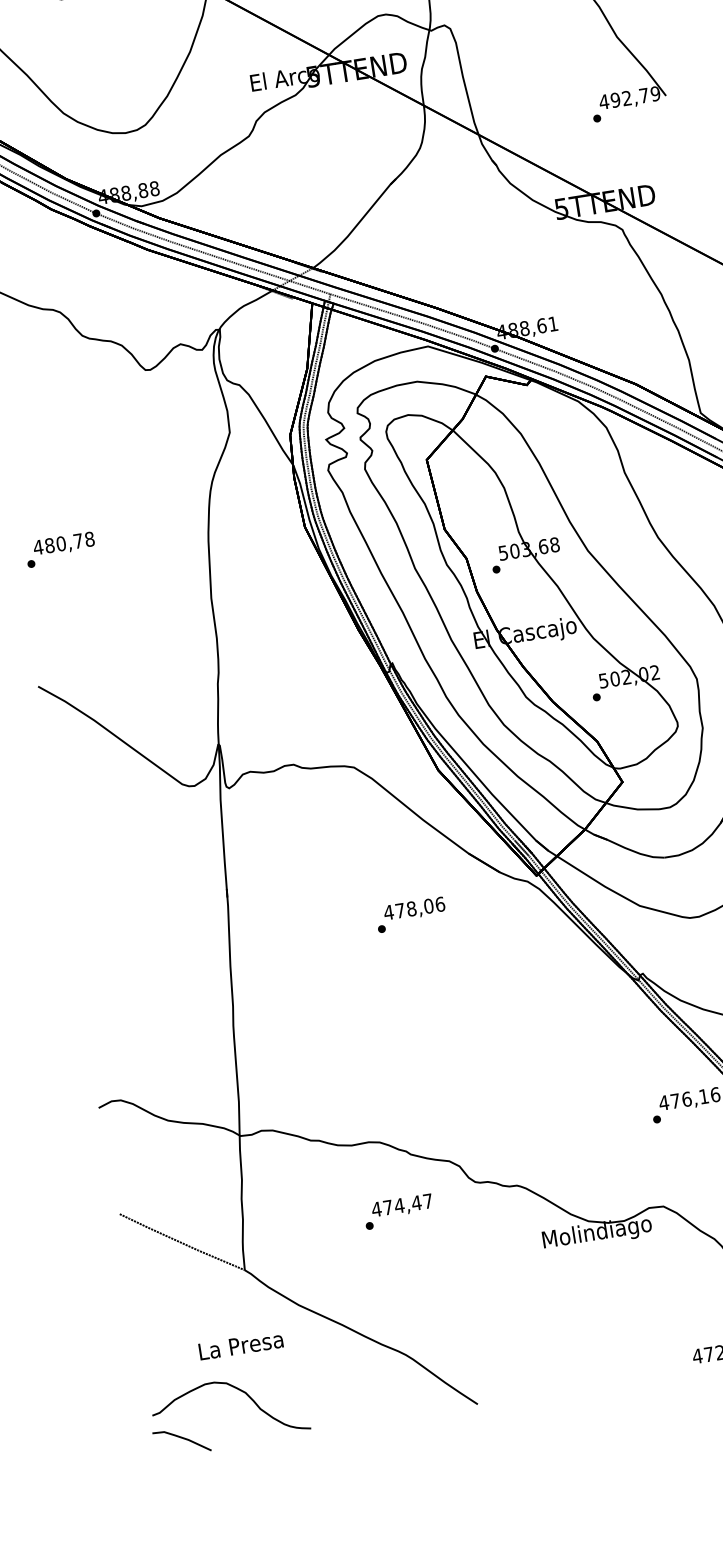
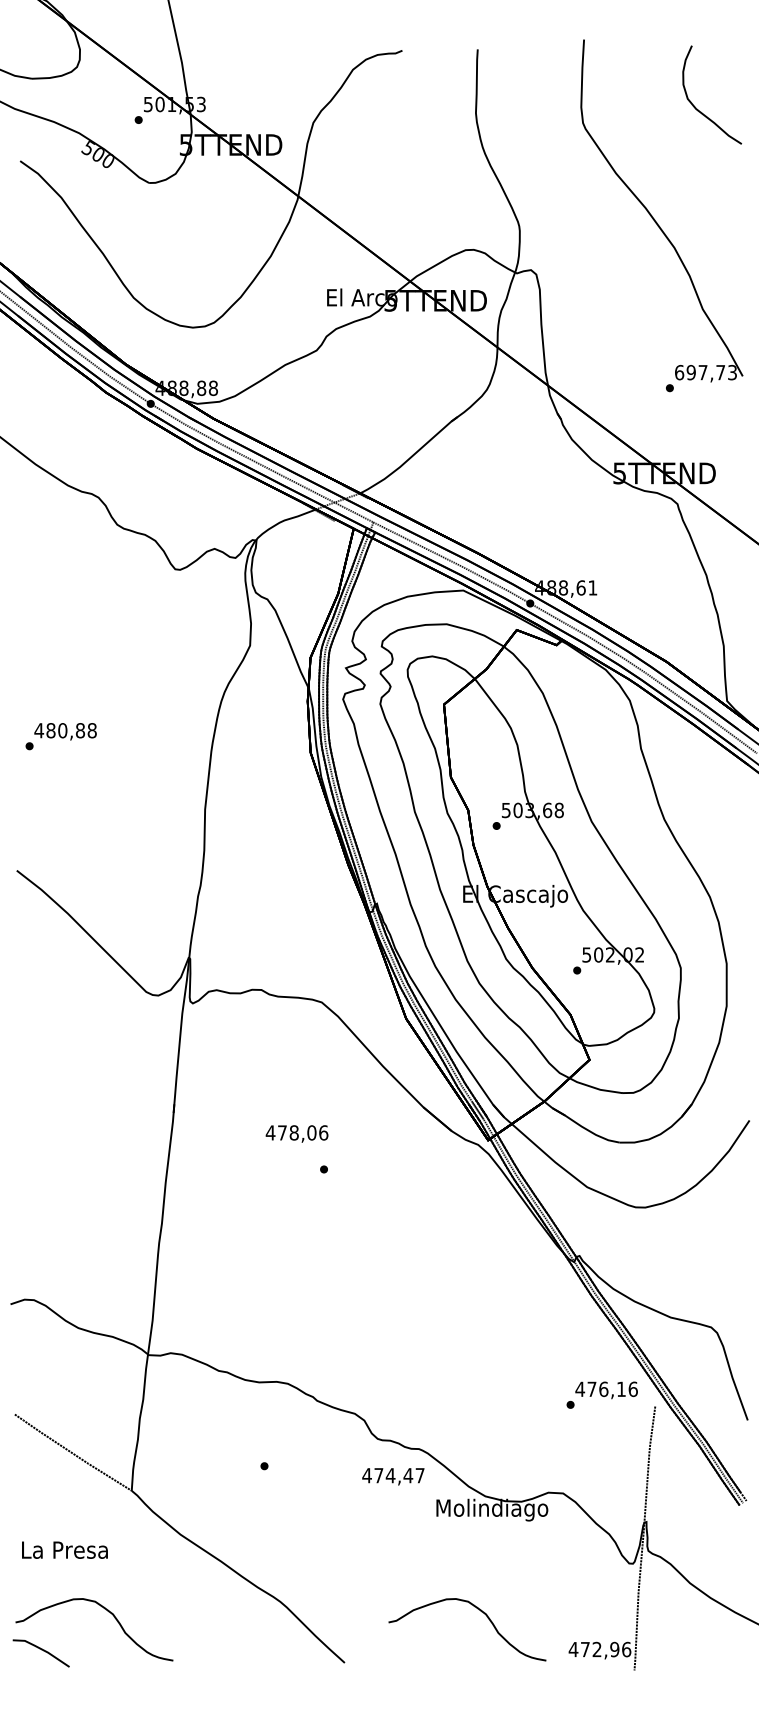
text: (629, 97) -> (705, 372), 492,79 -> 697,73
text: (78, 540) -> (80, 730), 480,78 -> 480,88
text: (413, 909) -> (296, 1133), moved
text: (402, 1206) -> (393, 1476), moved
curve: (602, 1334) -> (481, 1612), added
text: (240, 1345) -> (64, 1549), moved

